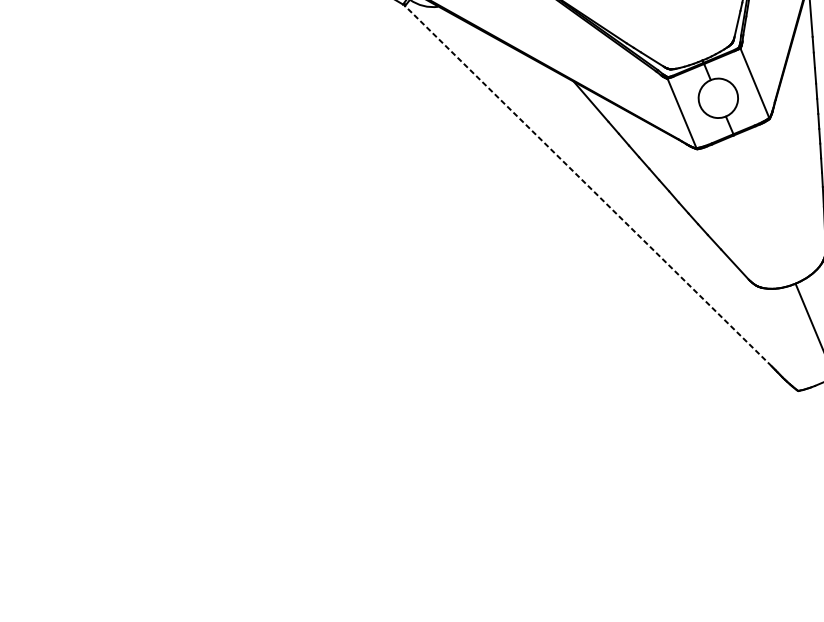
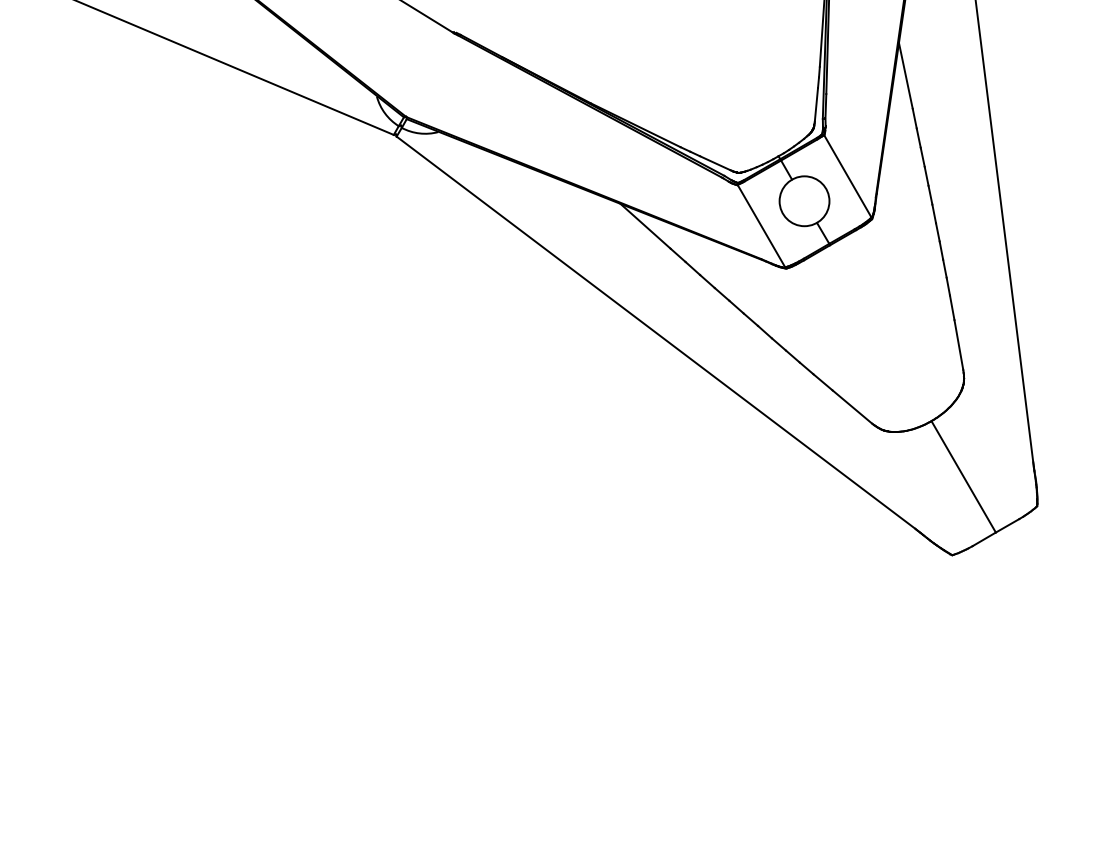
line: (588, 186) -> (655, 332), dashed -> solid

